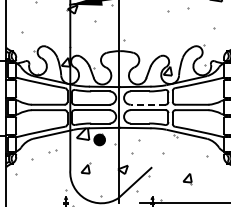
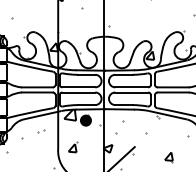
line: (147, 104) -> (131, 87), dashed -> solid

